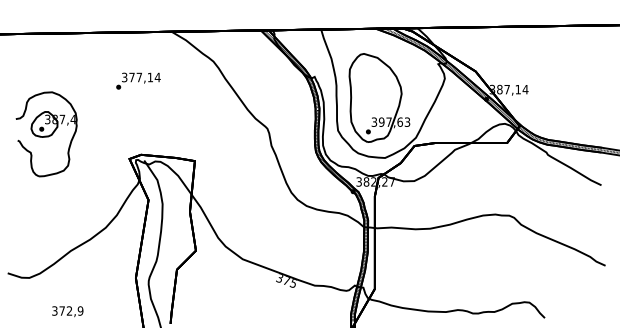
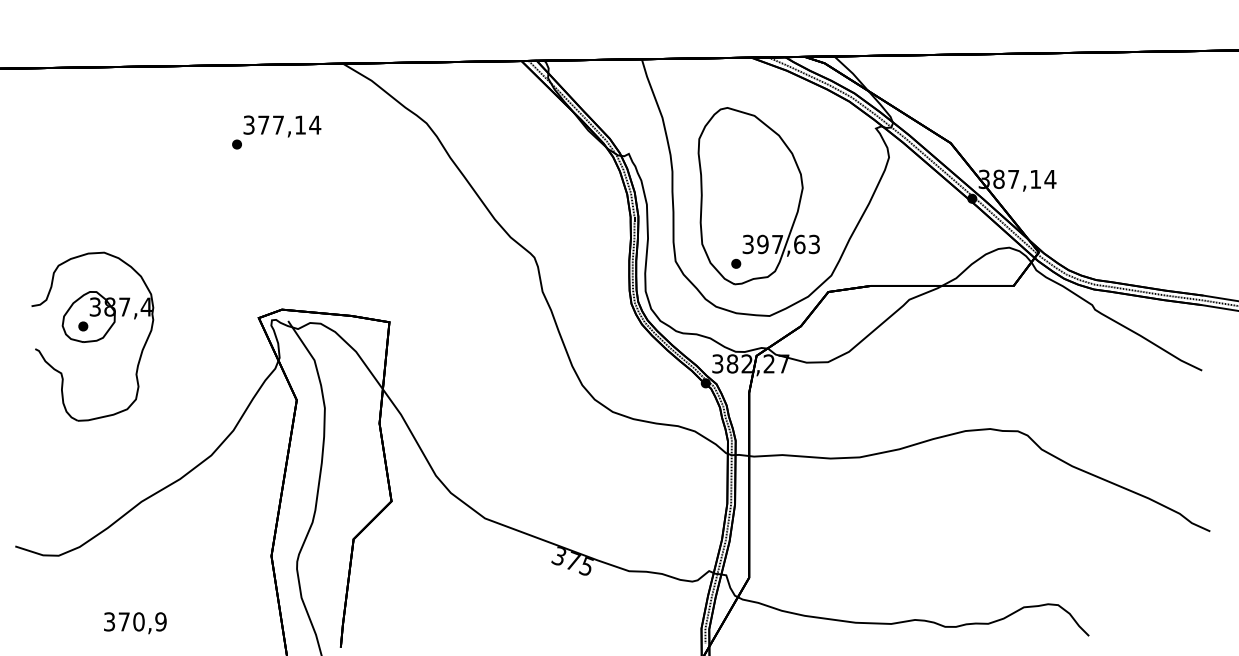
text: (138, 80) -> (276, 131), moved
part: (46, 134) -> (92, 336), moved
text: (69, 310) -> (138, 620), 372,9 -> 370,9

